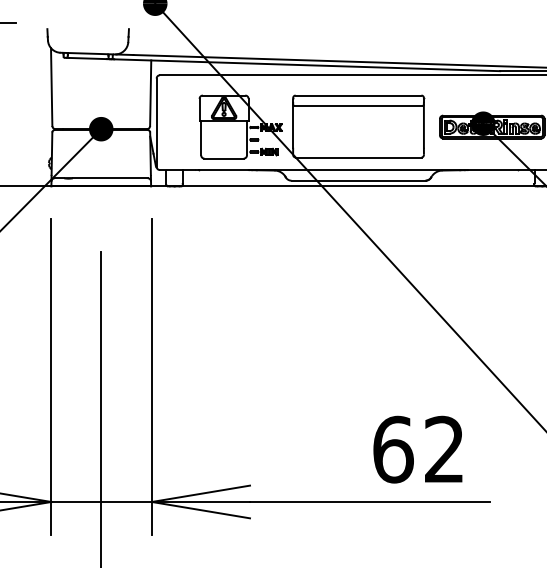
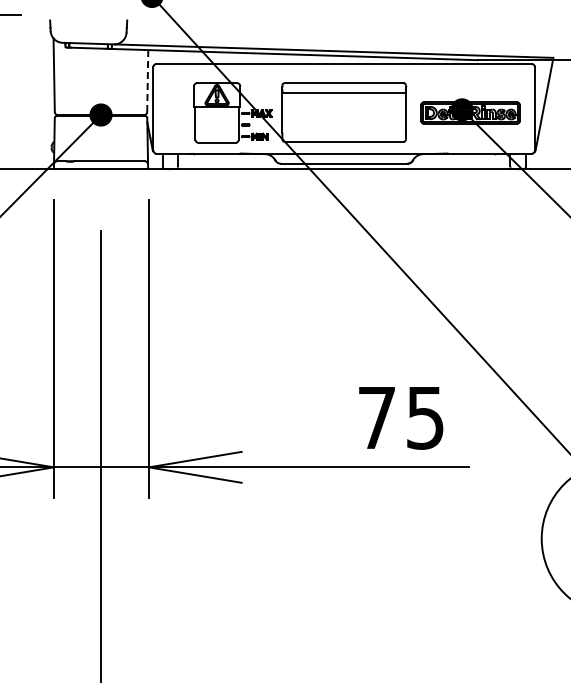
line: (150, 93) -> (147, 81), solid -> dashed
text: (418, 449) -> (400, 417), 62 -> 75

